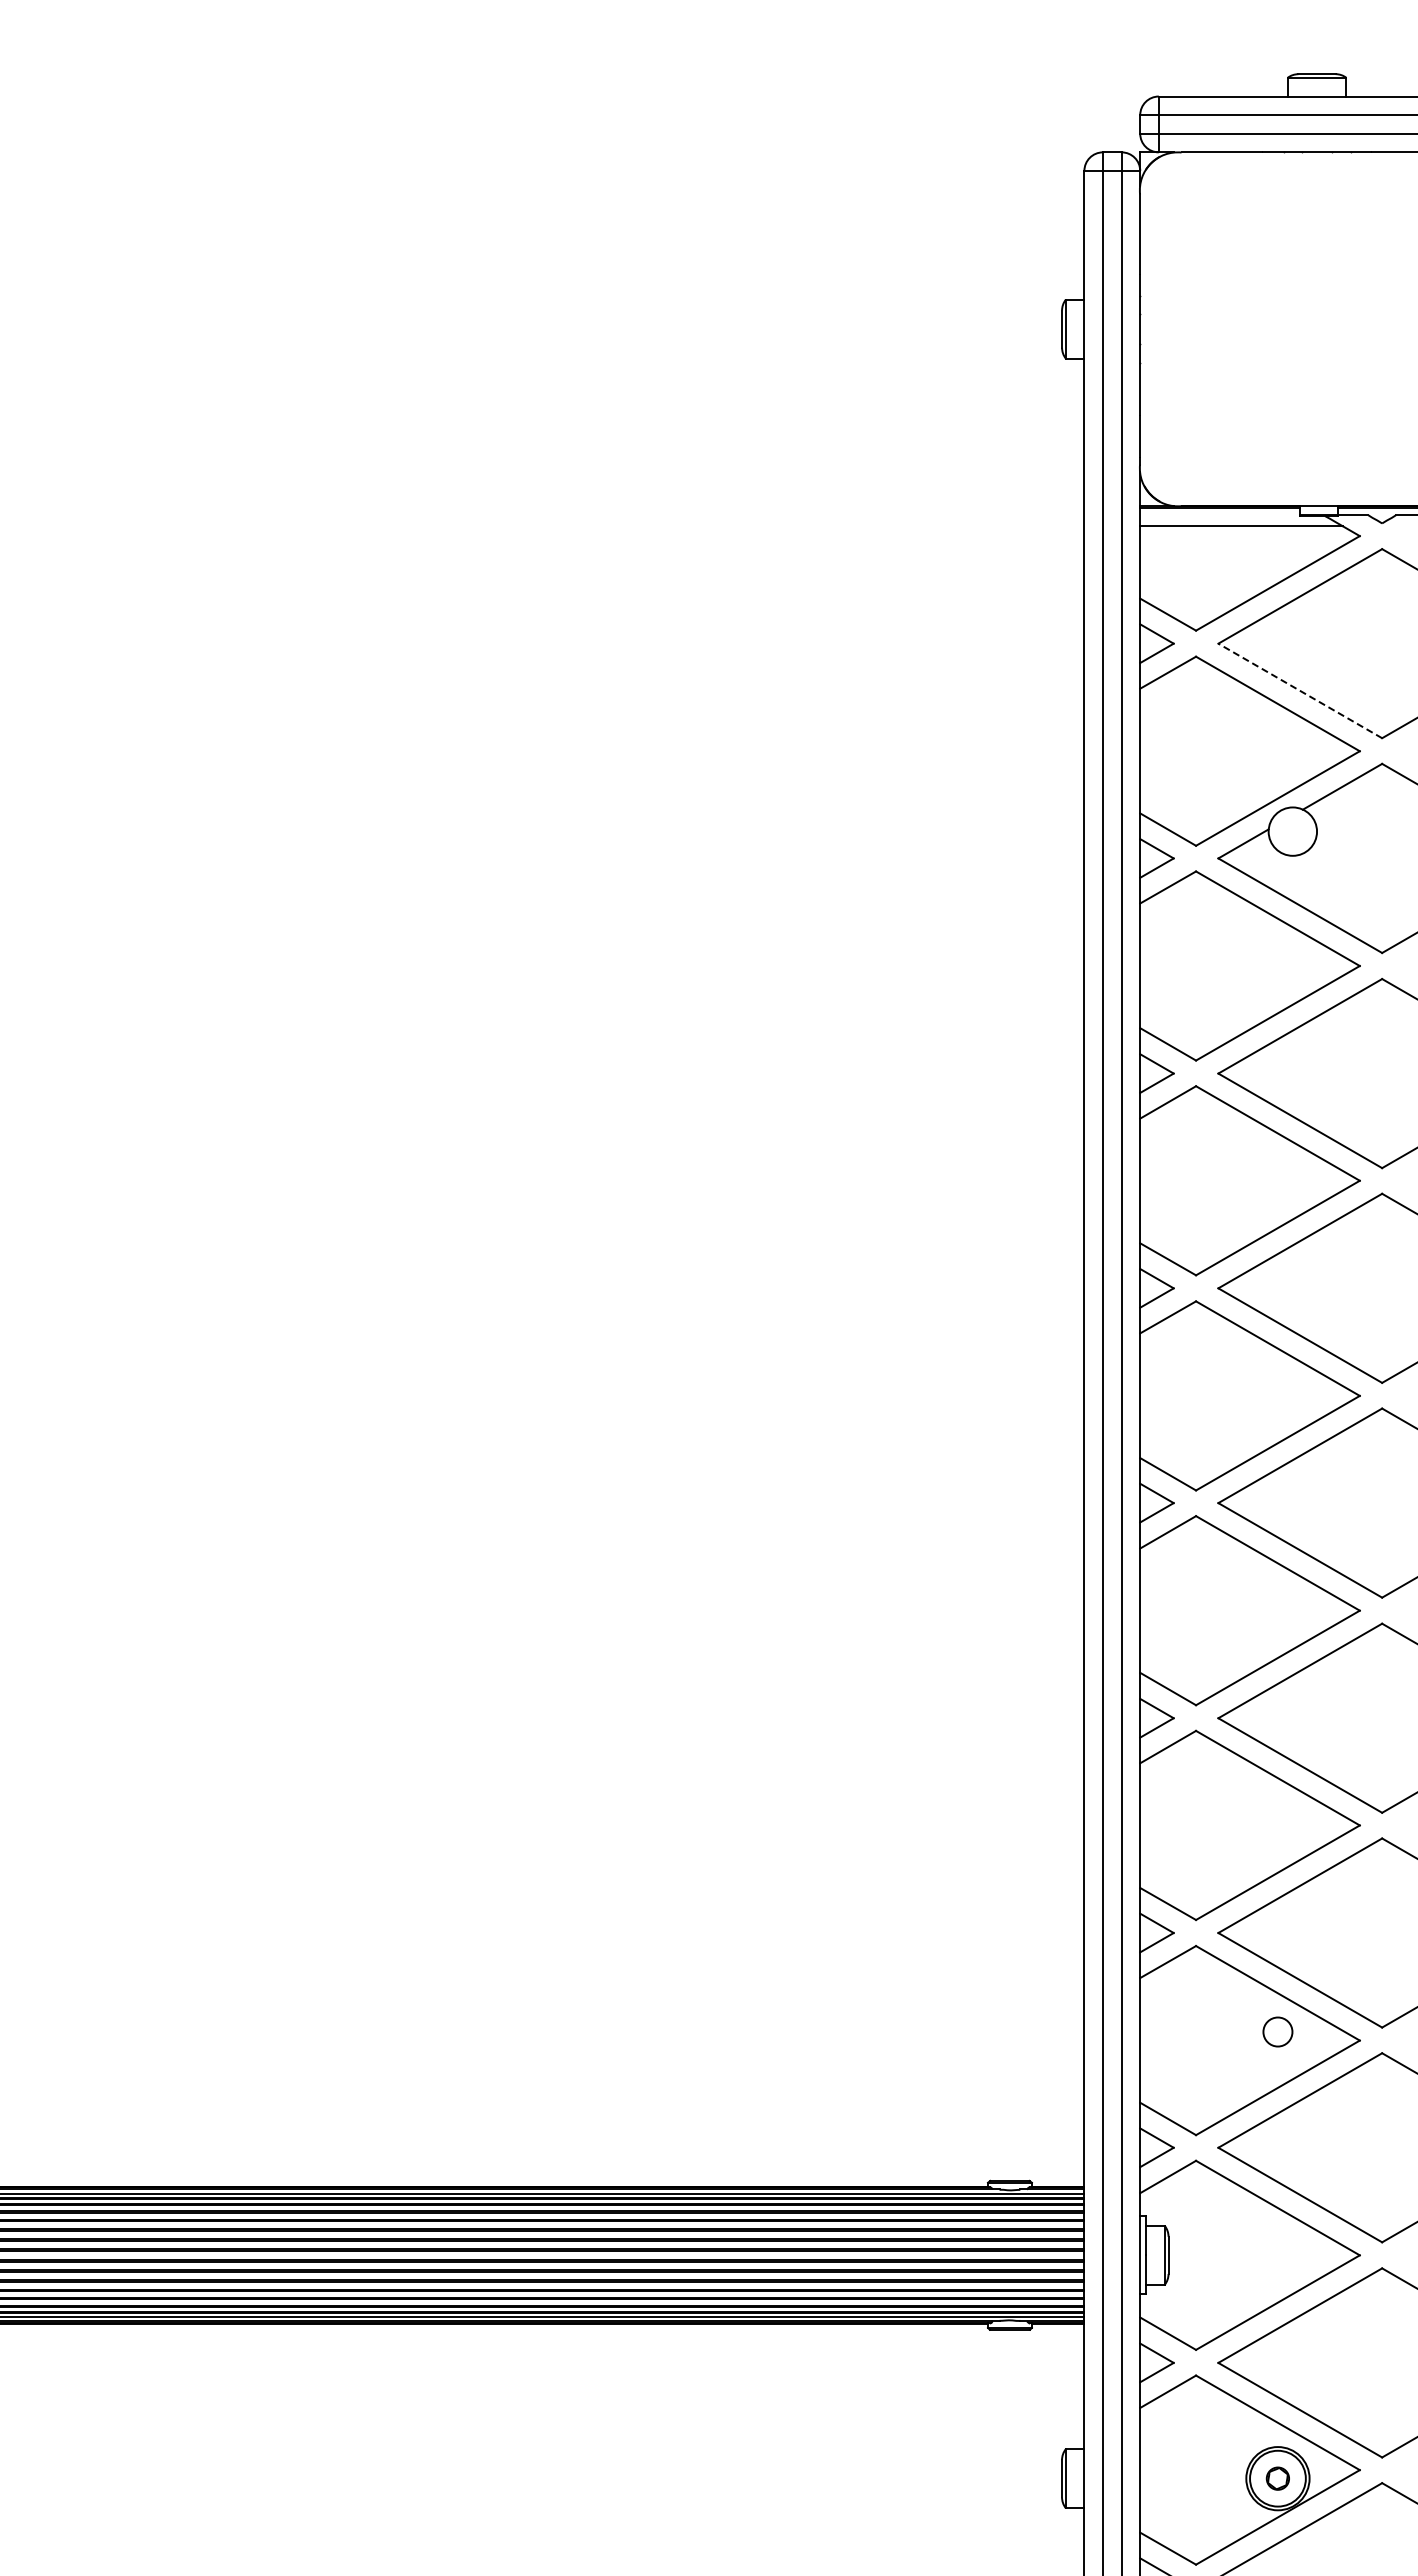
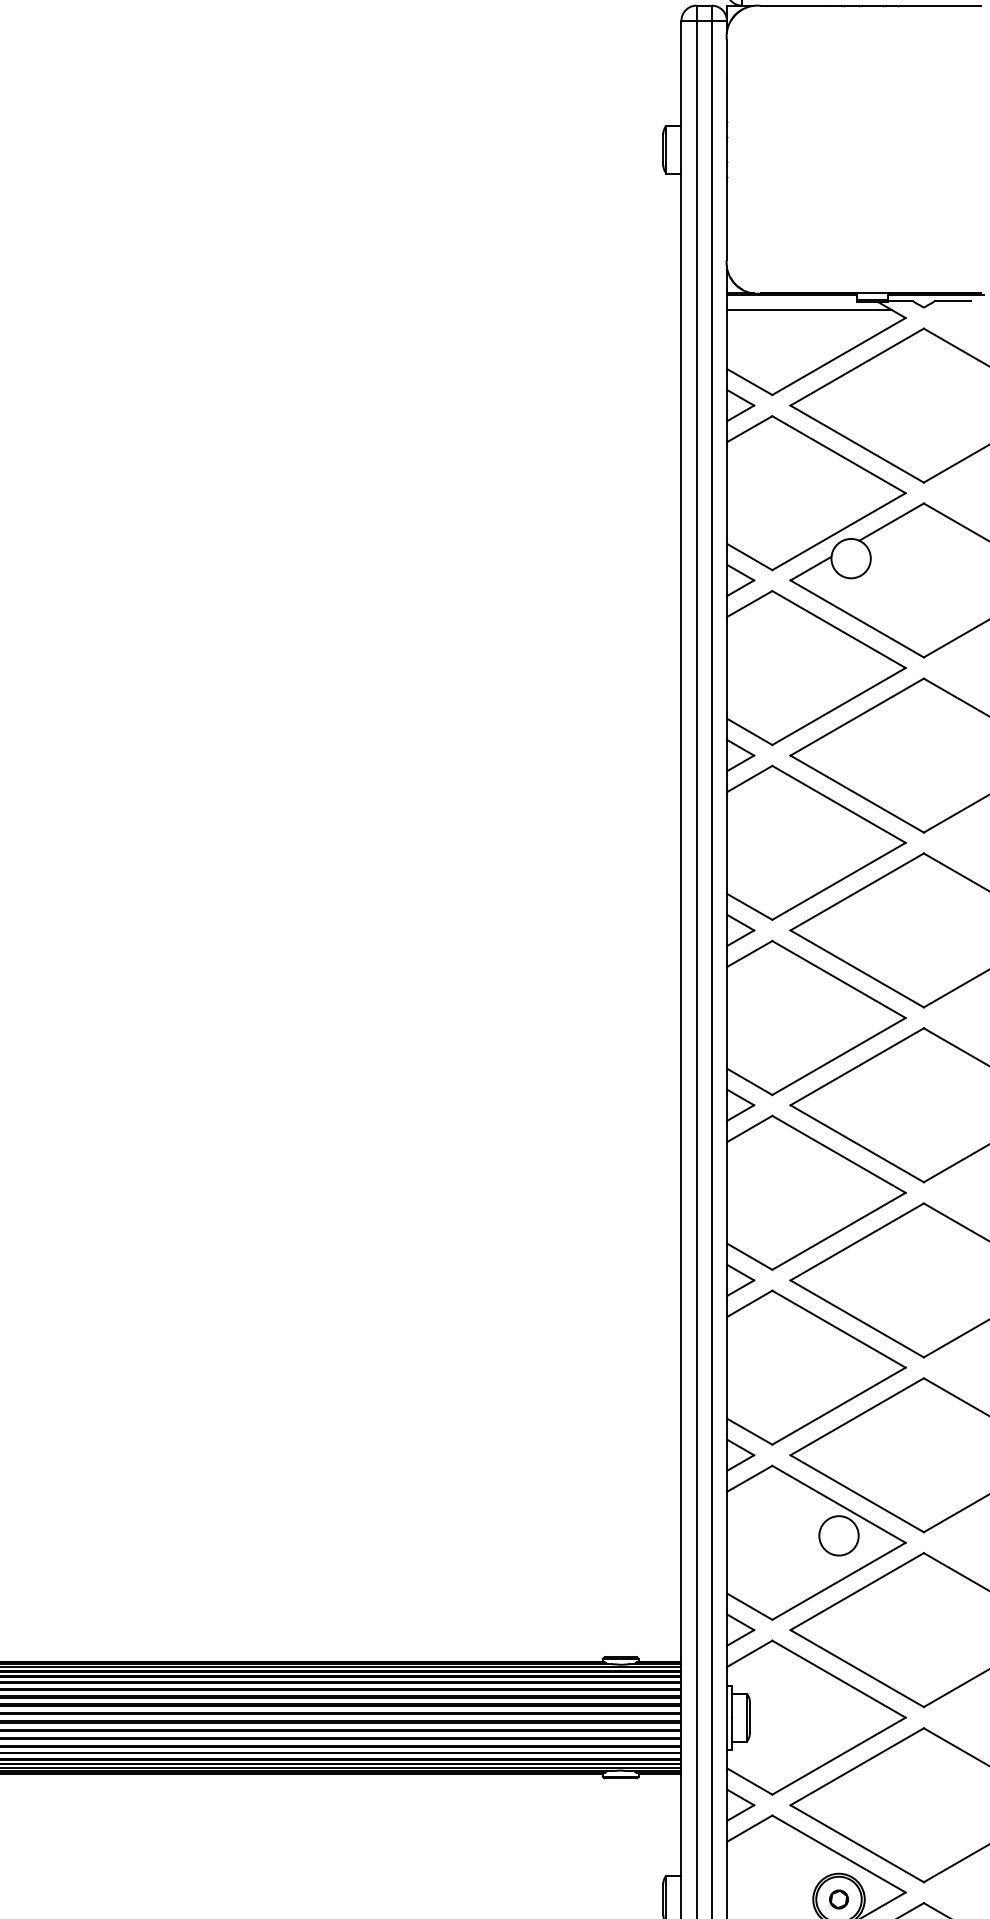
line: (1300, 690) -> (857, 443), dashed -> solid
circle: (1277, 2031) -> (838, 1535), size x1.67

